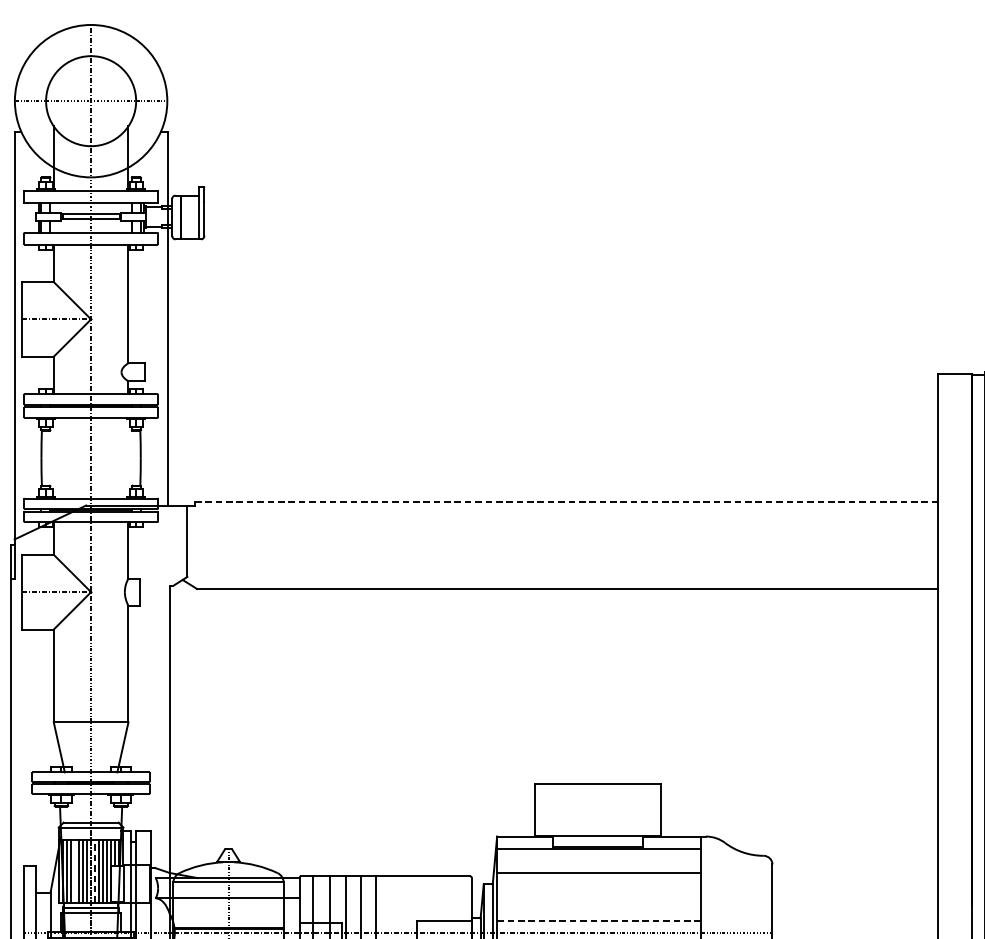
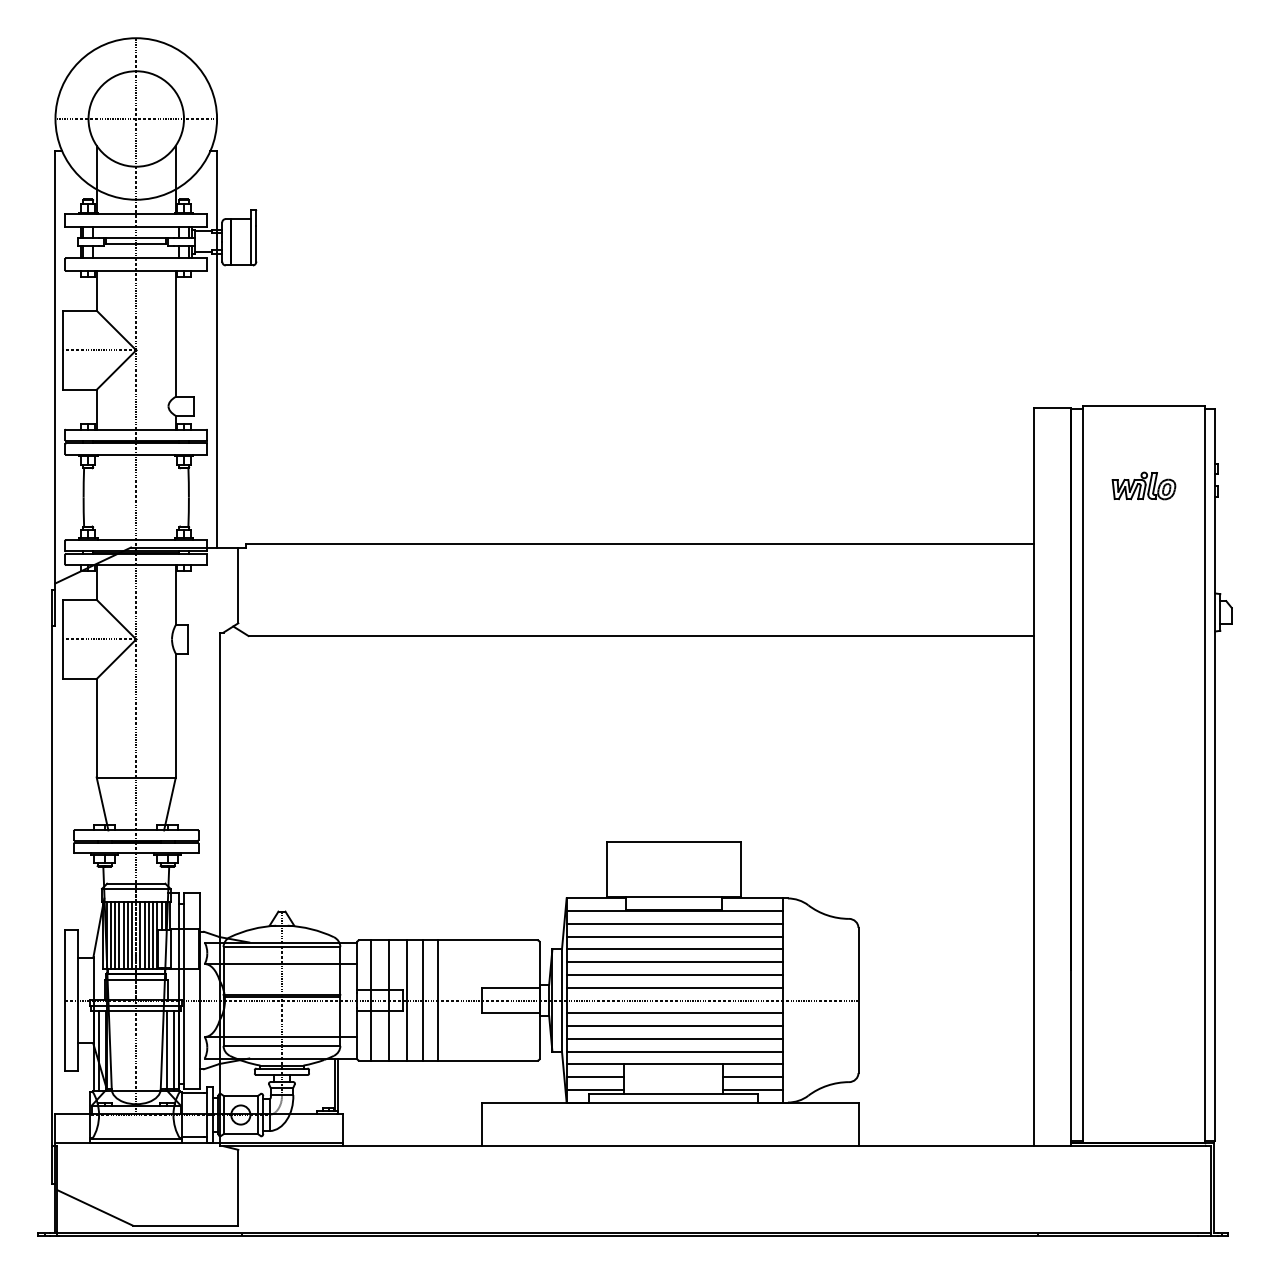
line: (566, 502) -> (640, 544), dashed -> solid
line: (598, 860) -> (674, 923), added
line: (75, 870) -> (119, 934), added
line: (95, 870) -> (140, 934), dashed -> solid
line: (598, 884) -> (674, 949), added
line: (598, 896) -> (674, 962), added
line: (598, 909) -> (674, 975), added
line: (599, 920) -> (675, 987), dashed -> solid

